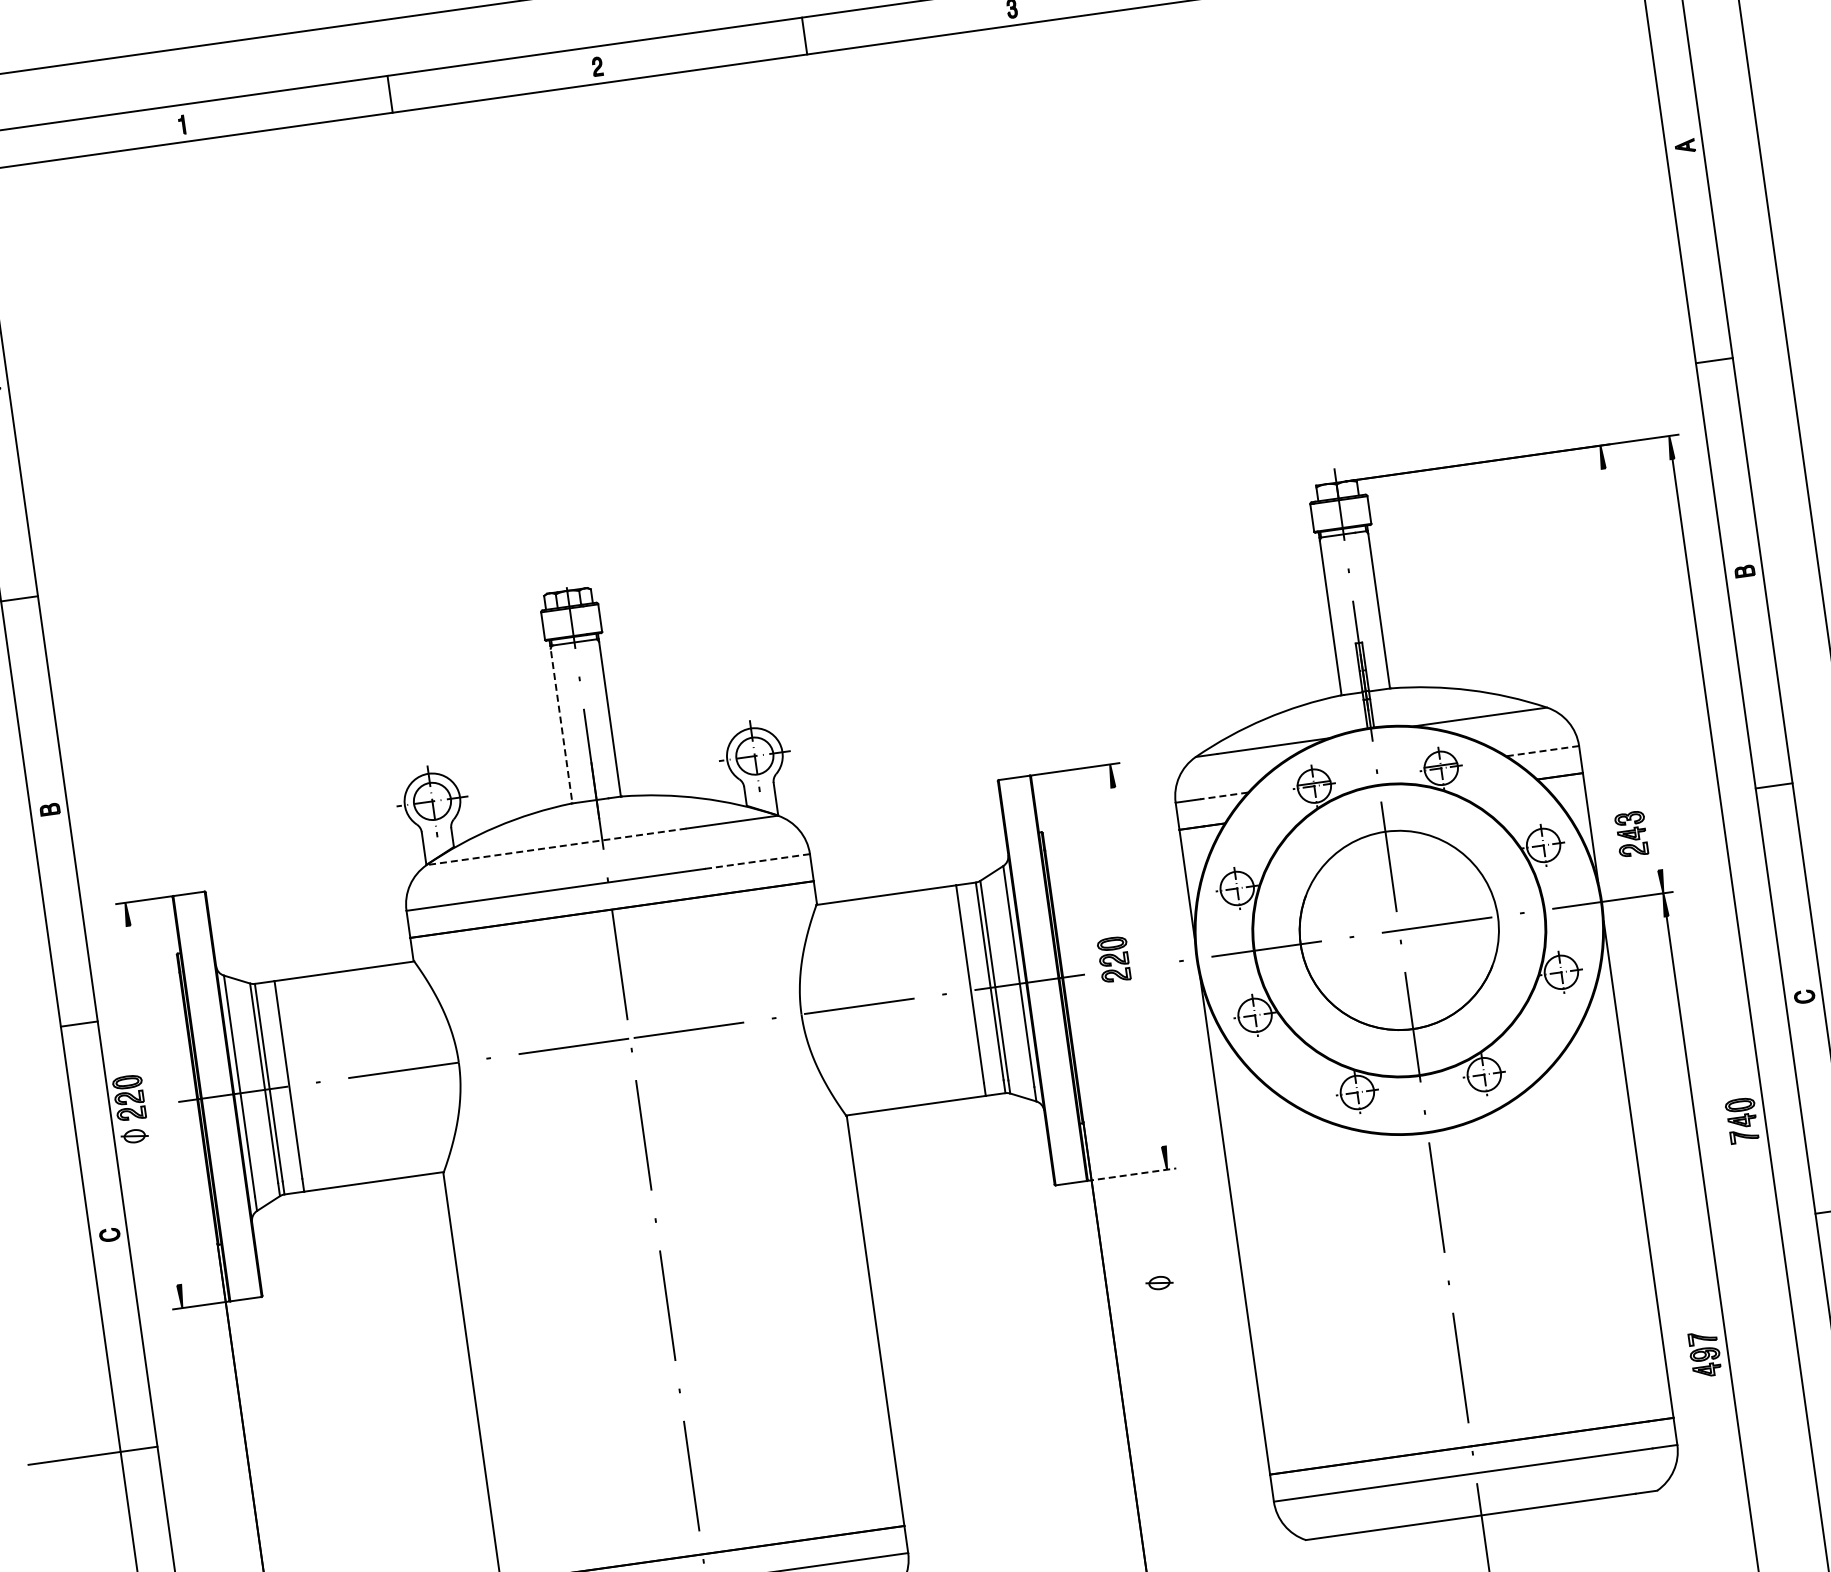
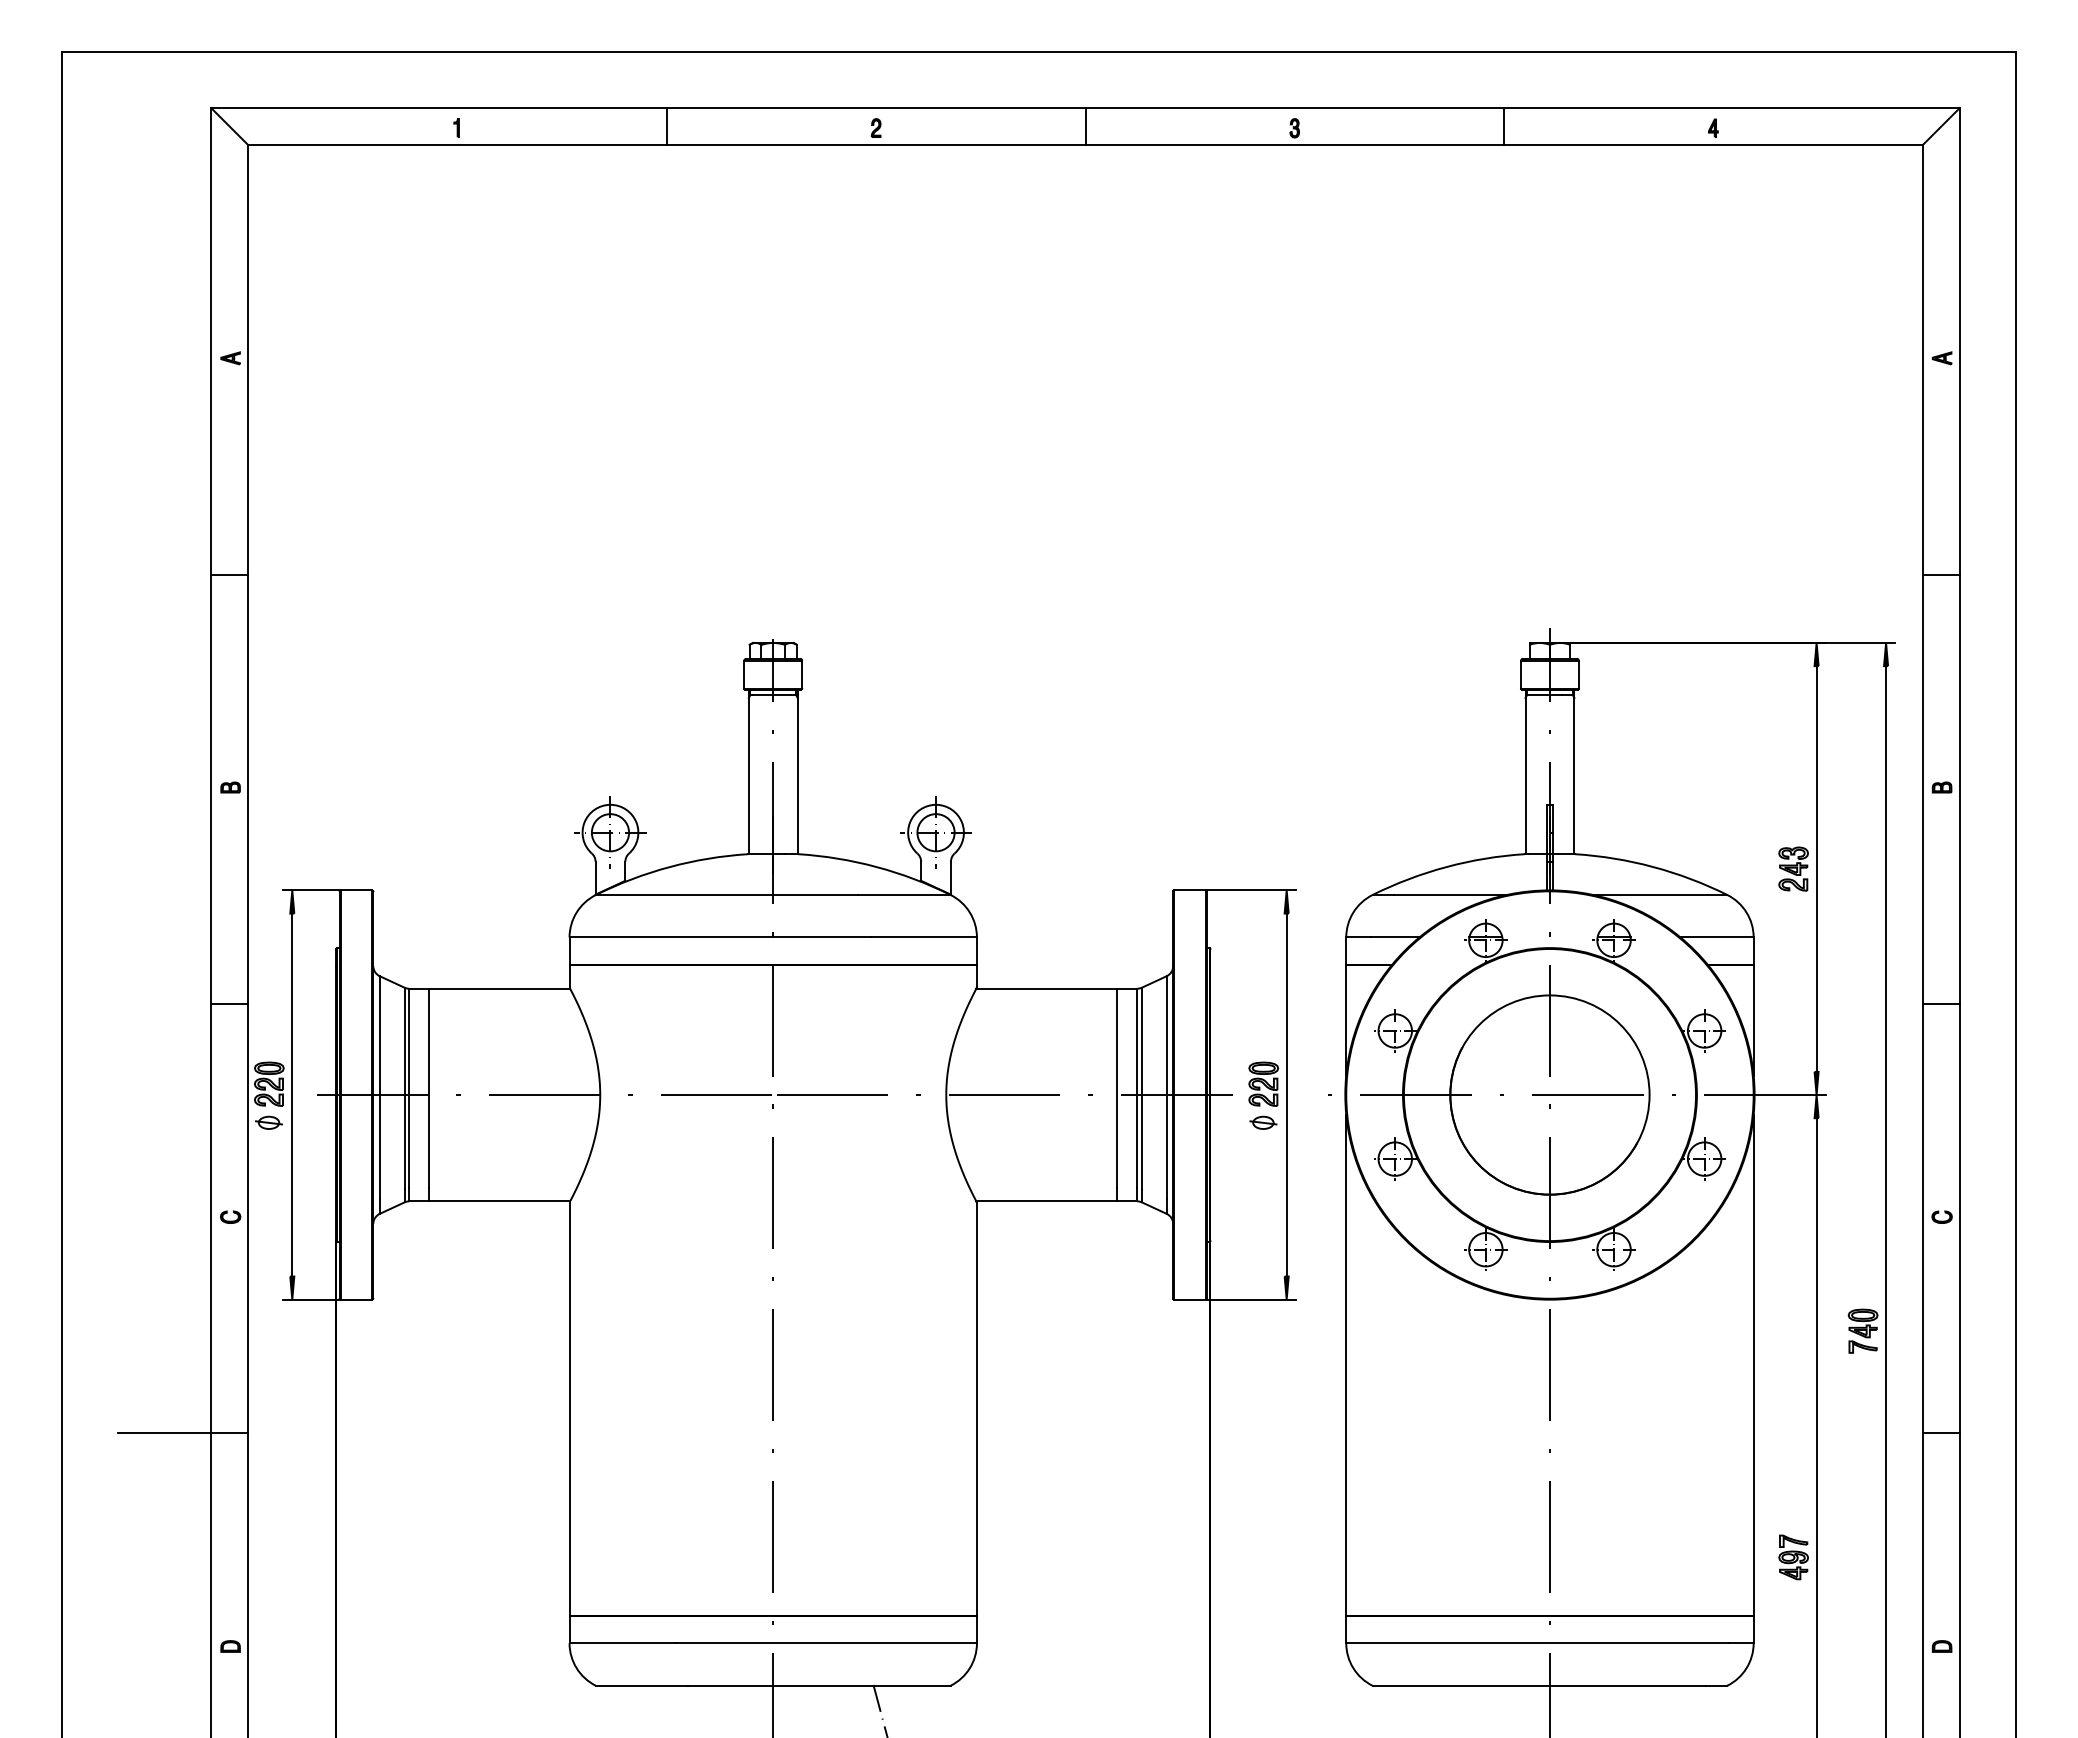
line: (1631, 668) -> (1816, 868), added
line: (560, 722) -> (748, 772), dashed -> solid
line: (1543, 751) -> (1717, 937), dashed -> solid
line: (1223, 796) -> (1394, 937), dashed -> solid
part: (1631, 833) -> (1793, 868), moved
line: (555, 846) -> (726, 894), dashed -> solid
line: (757, 861) -> (923, 937), dashed -> solid
line: (1138, 966) -> (1286, 1094), added
line: (154, 1104) -> (292, 1094), added
line: (1132, 1174) -> (1251, 1299), dashed -> solid
part: (1159, 1282) -> (1263, 1122), moved

